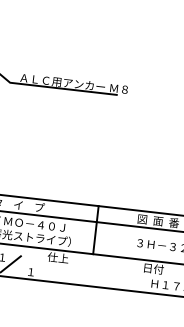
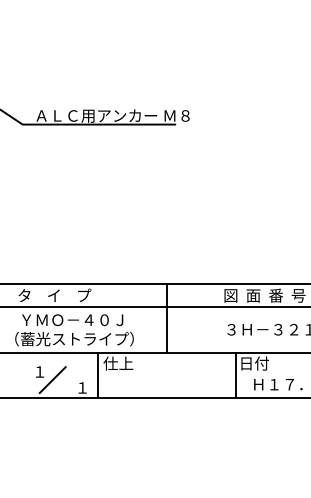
line: (43, 264) -> (98, 375), added
line: (139, 275) -> (235, 375), added

